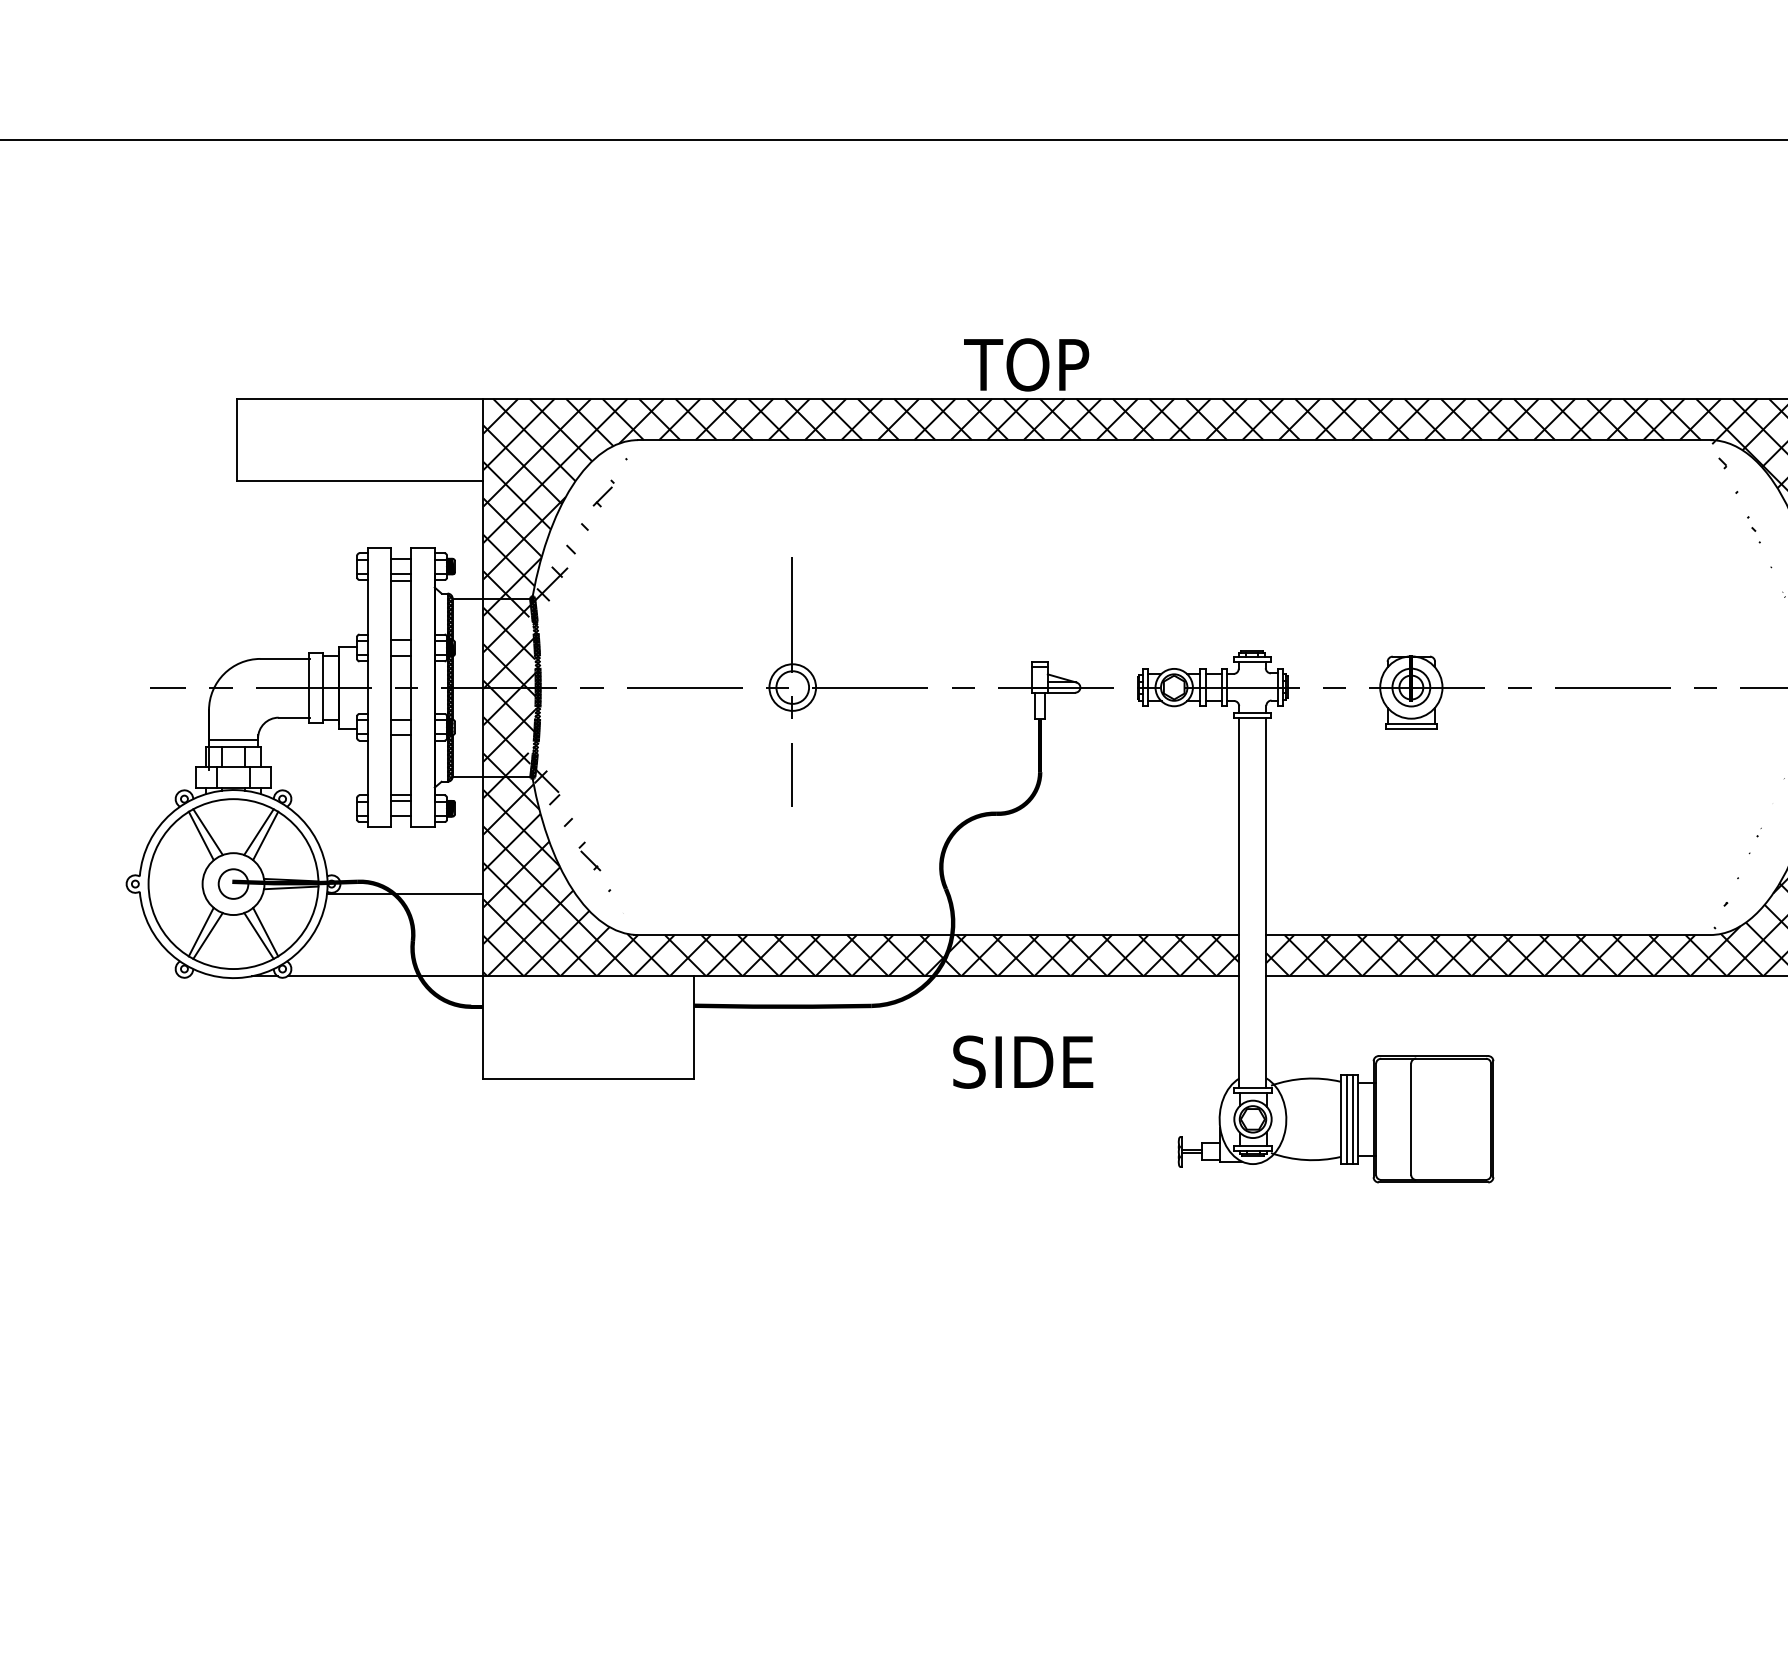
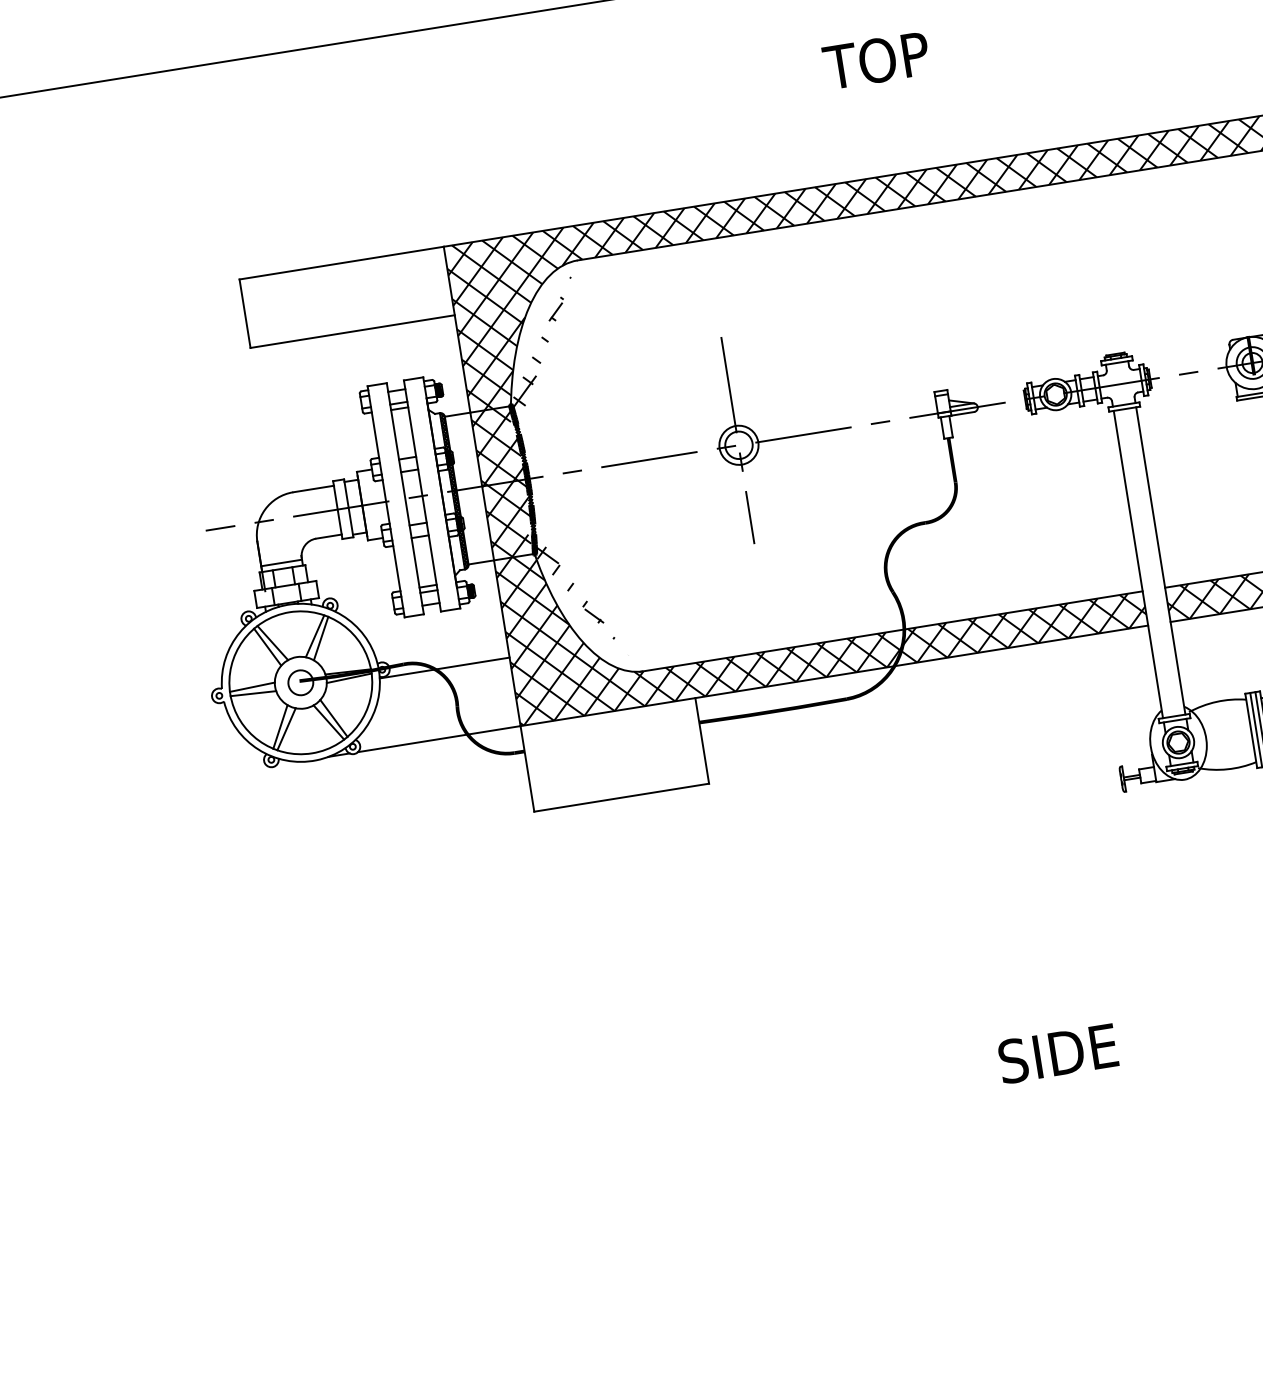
text: (1026, 364) -> (876, 60), moved
line: (175, 879) -> (252, 686), added
line: (175, 887) -> (253, 693), added
text: (1023, 1061) -> (1058, 1053), moved

